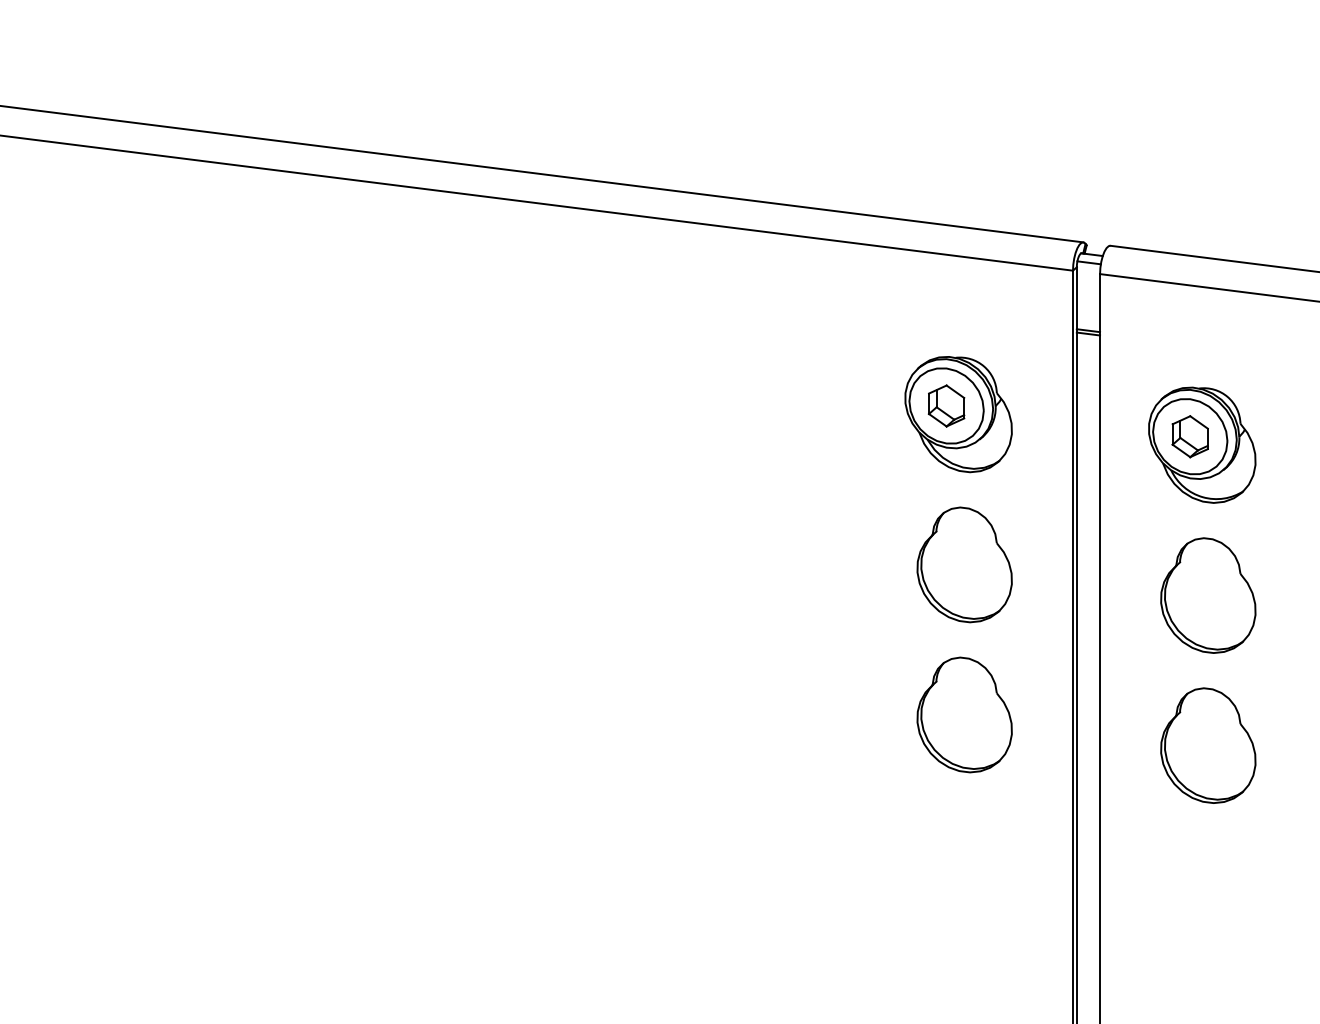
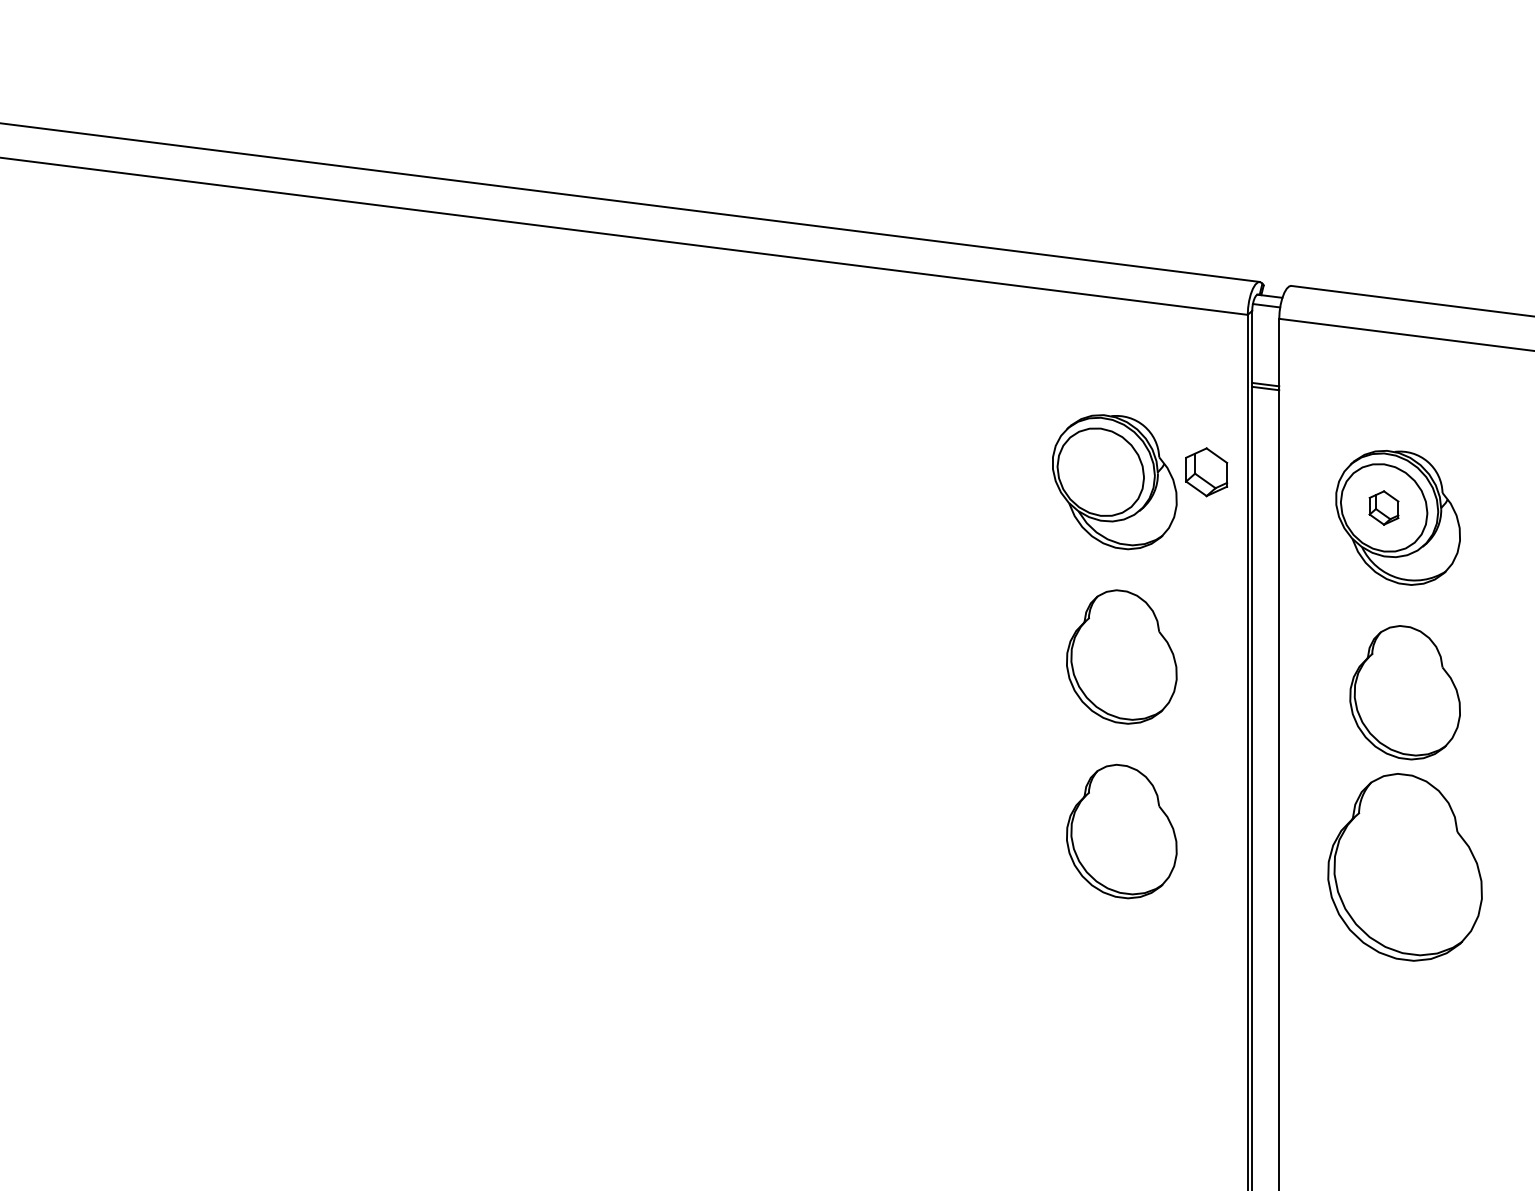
part: (946, 405) -> (1206, 471), moved
part: (1189, 436) -> (1383, 507), size x0.7
part: (1208, 745) -> (1405, 867), size x1.4

